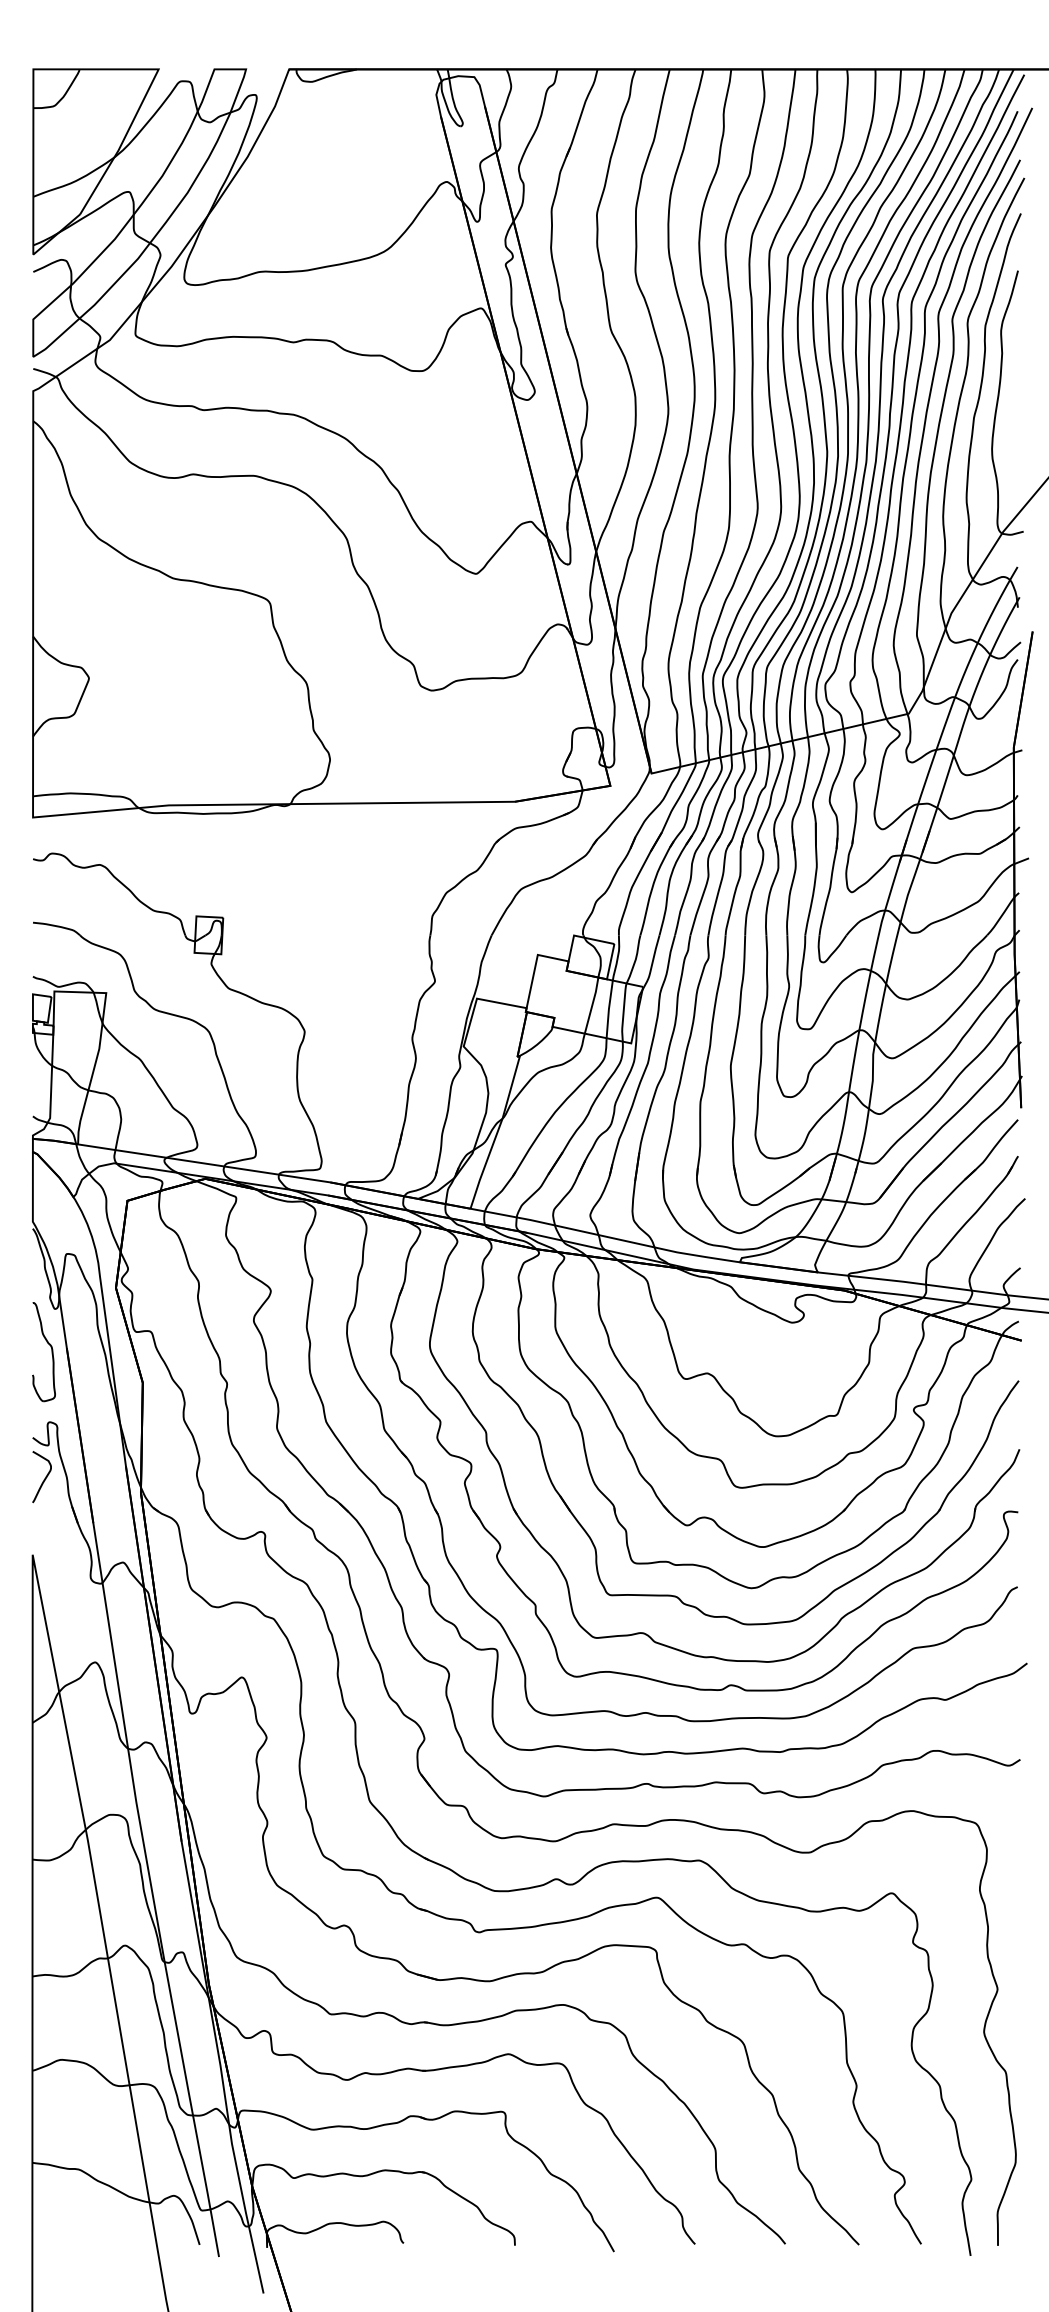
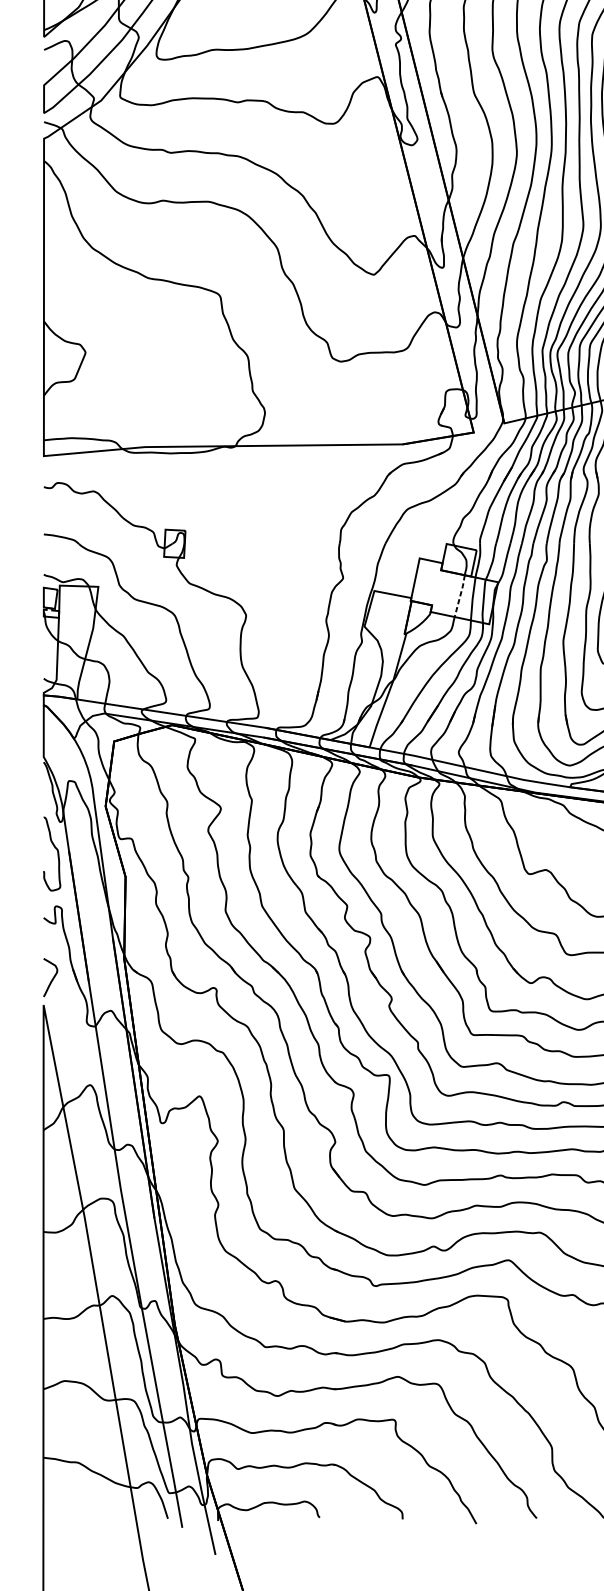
line: (592, 1005) -> (460, 596), solid -> dashed
curve: (43, 1479) -> (51, 979), moved

